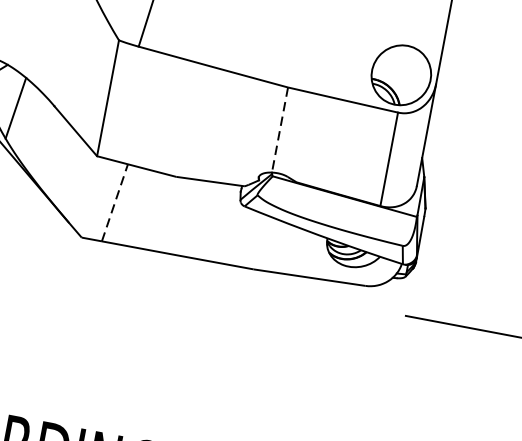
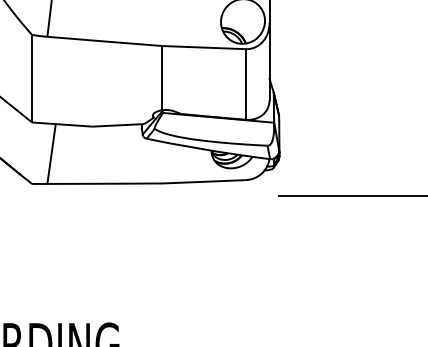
line: (280, 130) -> (162, 78), dashed -> solid
line: (114, 202) -> (51, 153), dashed -> solid

